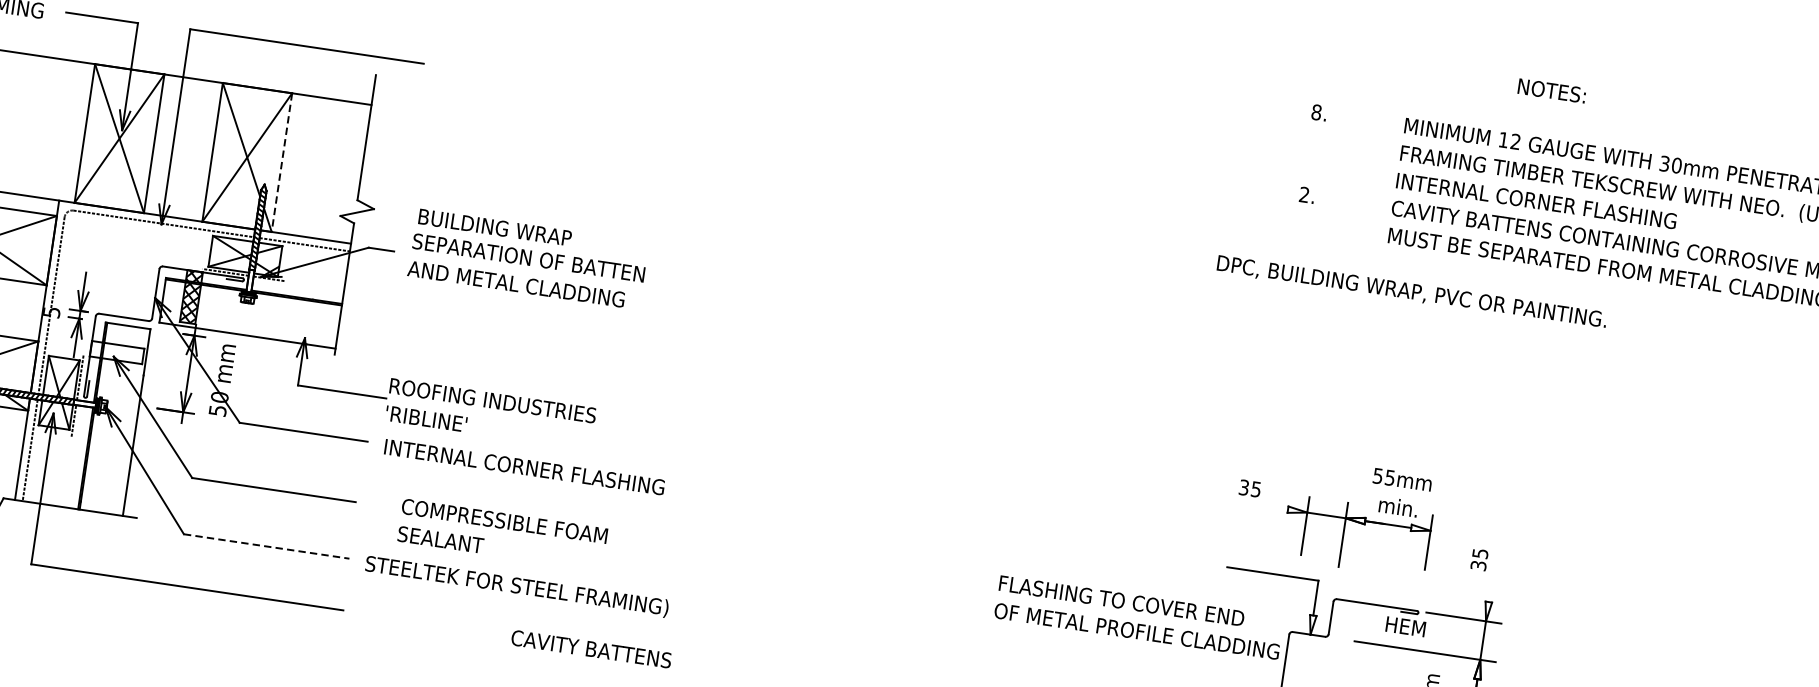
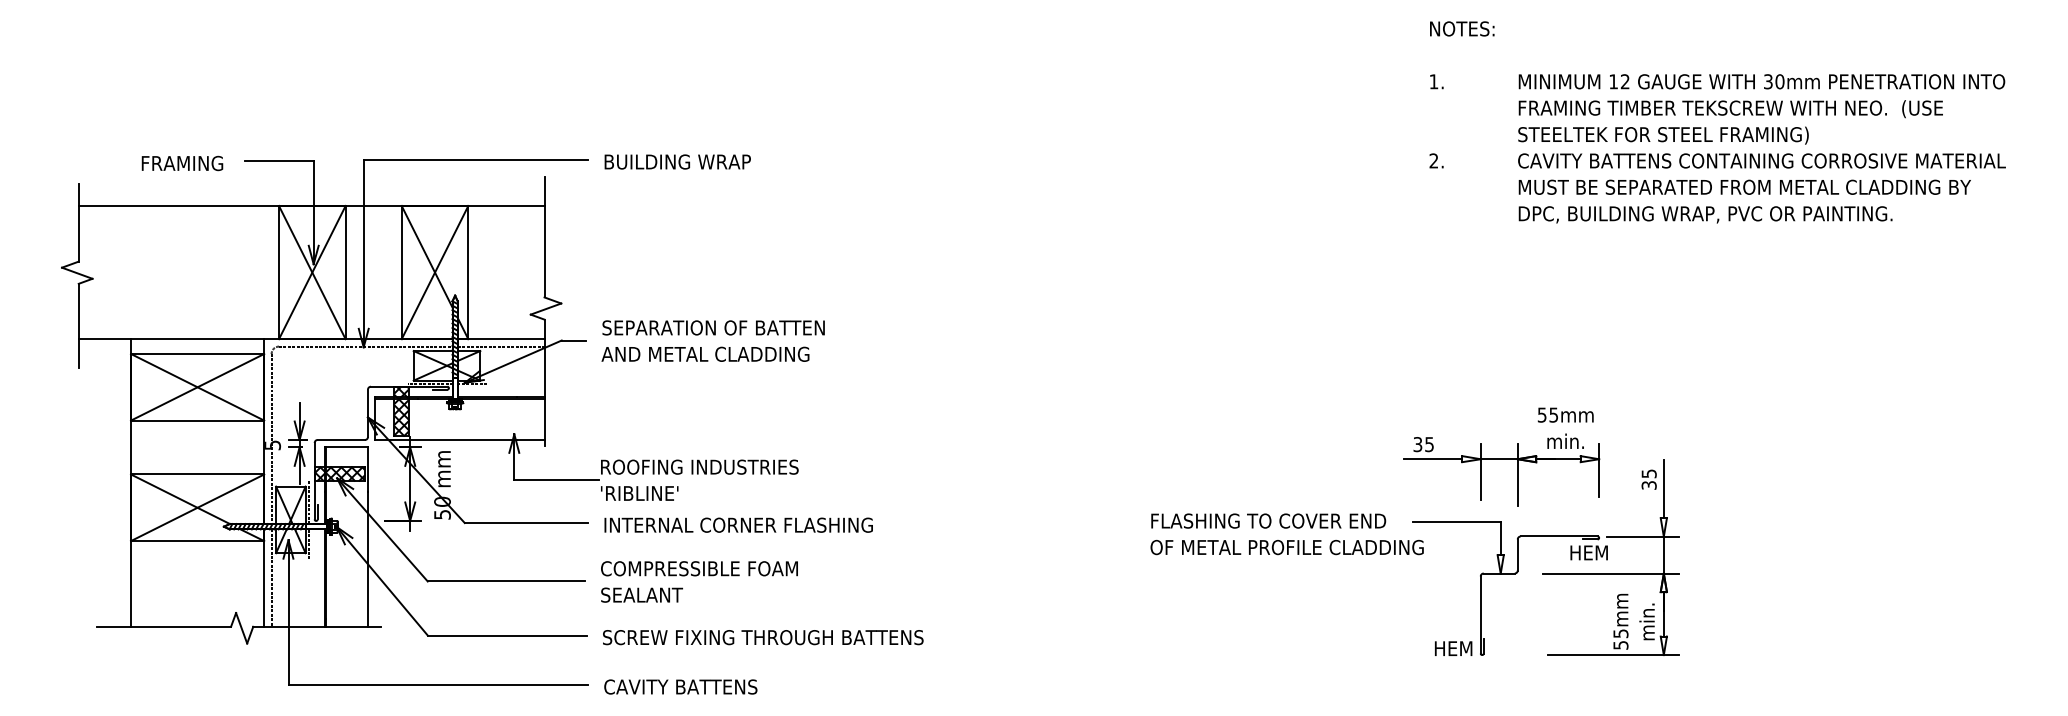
text: (1552, 90) -> (1462, 28), moved
text: (1316, 112) -> (1433, 81), 8. -> 1.
line: (282, 162) -> (468, 272), dashed -> solid
text: (1547, 203) -> (1663, 135), INTERNAL CORNER FLASHING -> STEELTEK FOR STEEL FRAMING)
text: (494, 226) -> (677, 161), moved
text: (1411, 292) -> (1705, 214), moved
hatch: (116, 352) -> (339, 473), added
line: (1257, 505) -> (1432, 459), added
text: (502, 534) -> (699, 581), moved
line: (266, 546) -> (507, 635), dashed -> solid
line: (1493, 571) -> (1663, 488), added
text: (538, 589) -> (768, 638), STEELTEK FOR STEEL FRAMING) -> SCREW FIXING THROUGH BATTENS
text: (1138, 617) -> (1286, 534), moved
text: (591, 648) -> (680, 686), moved

